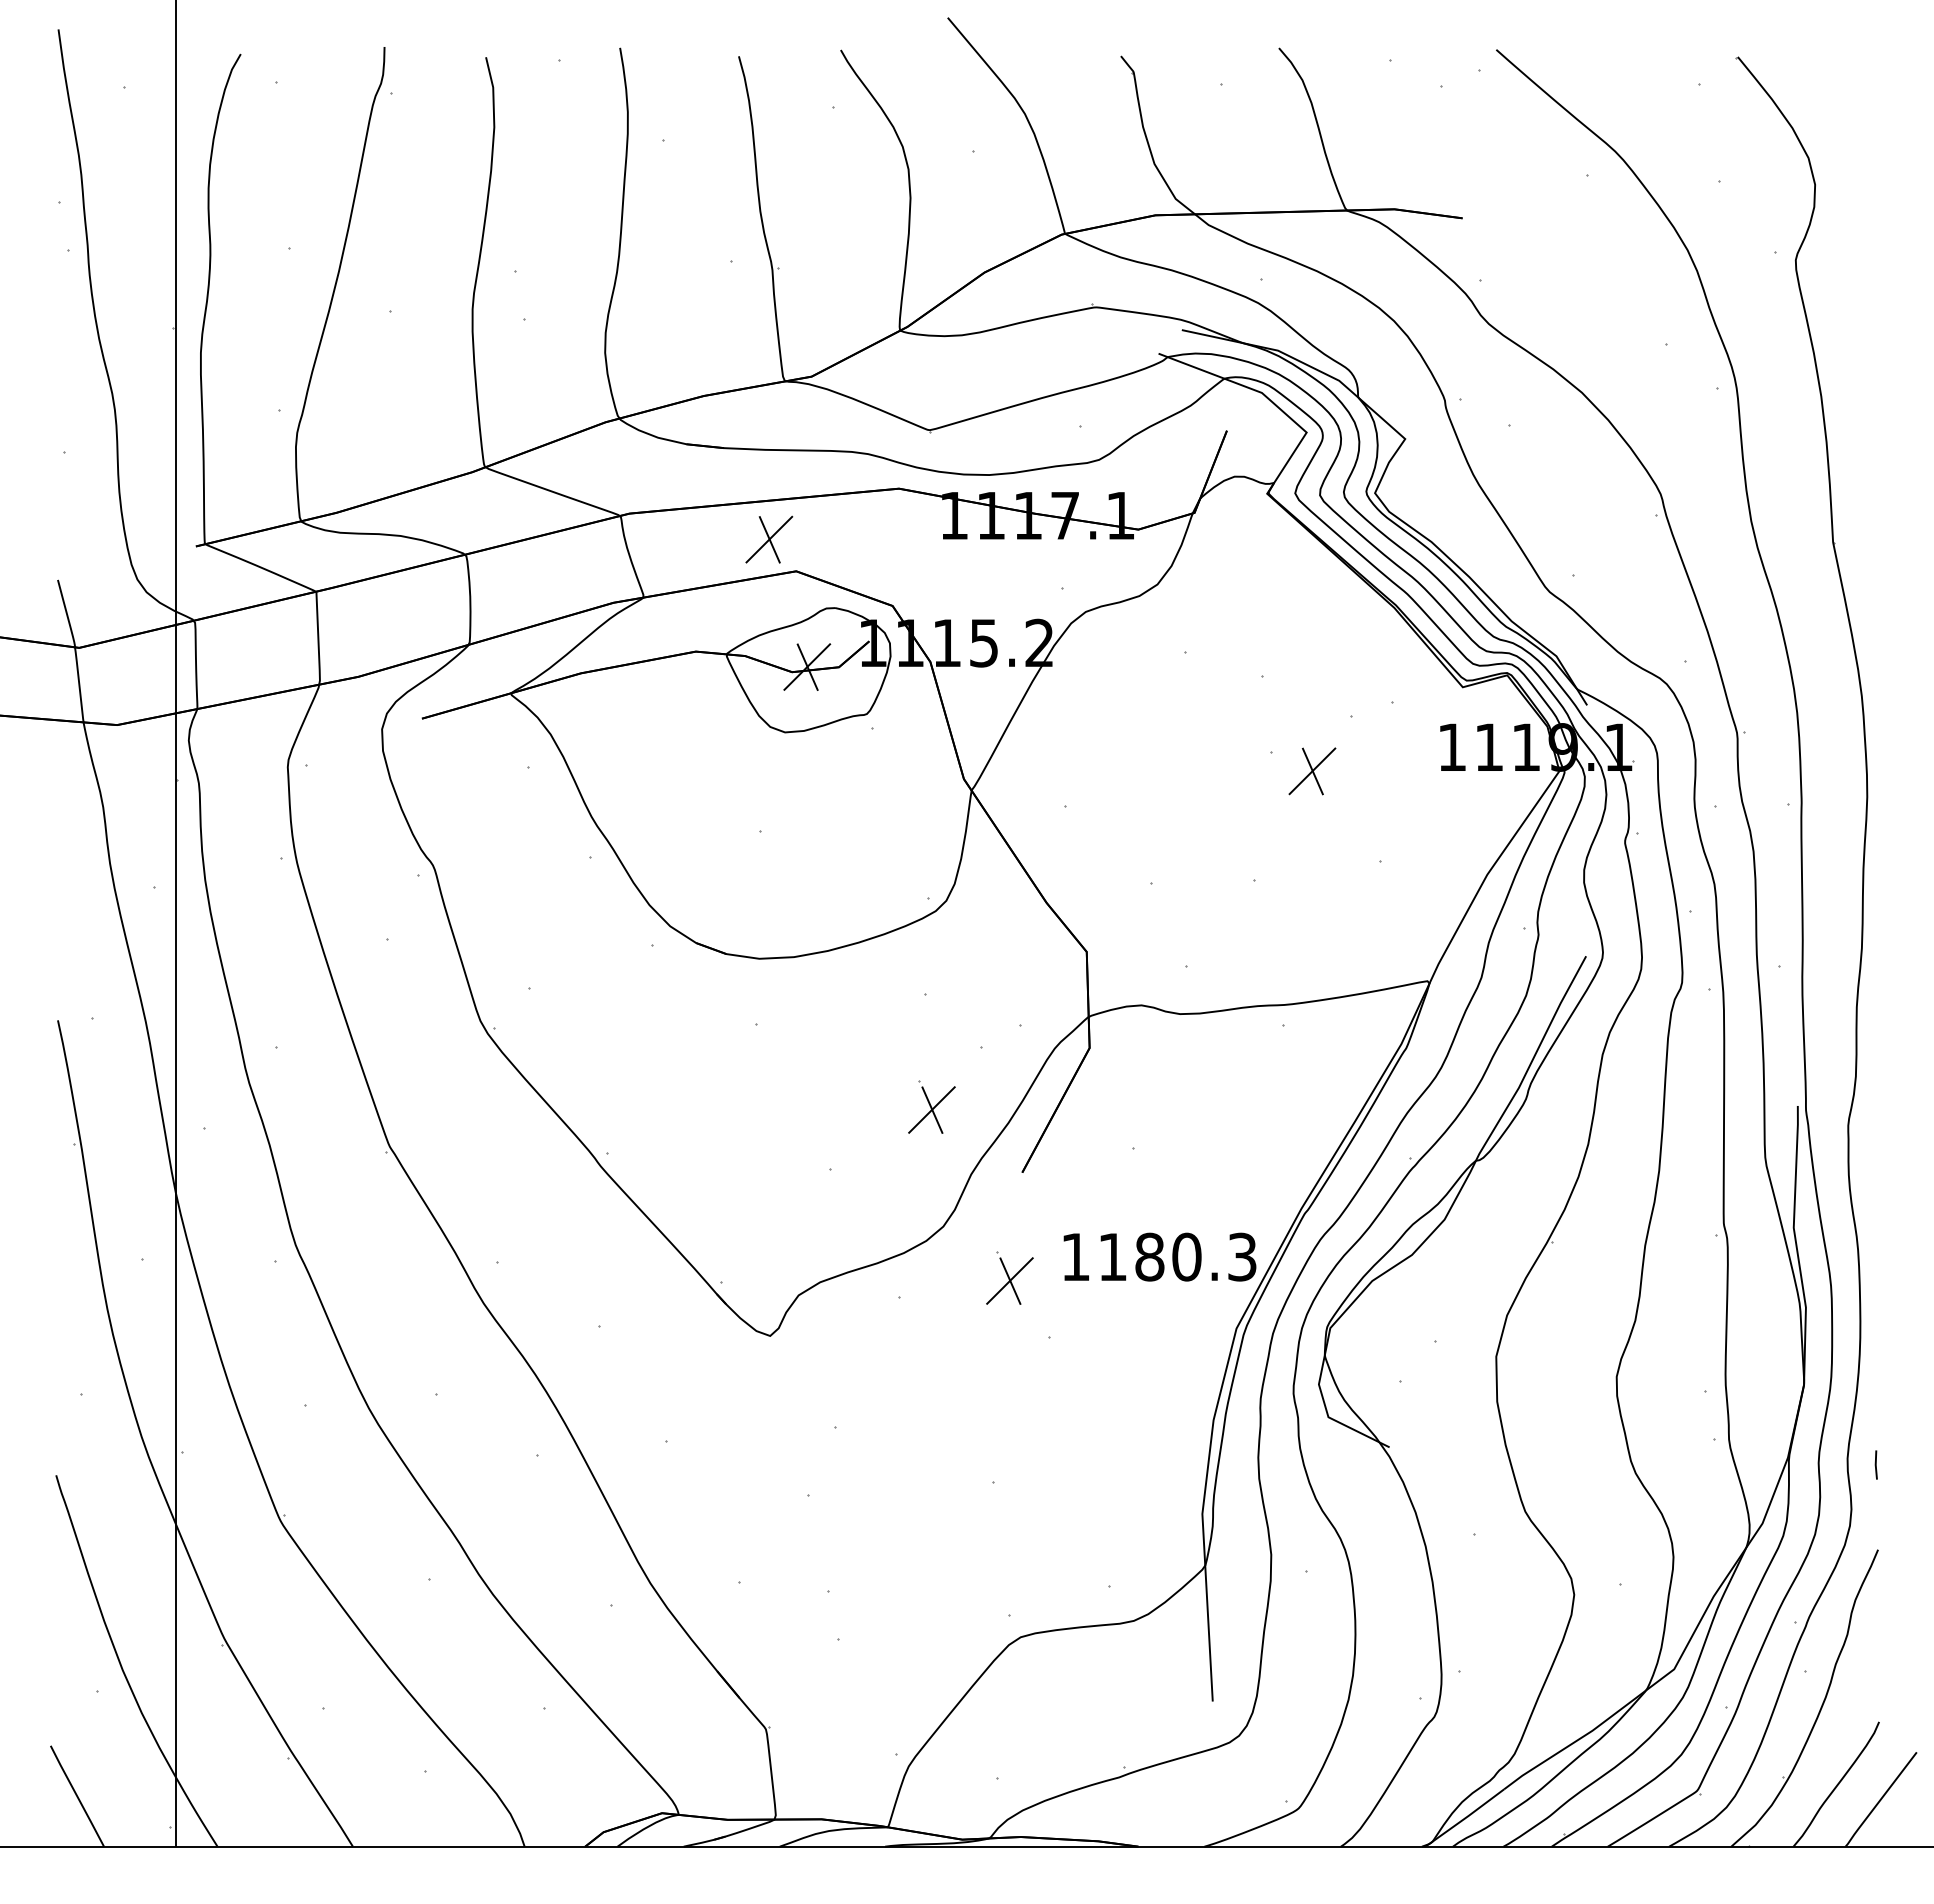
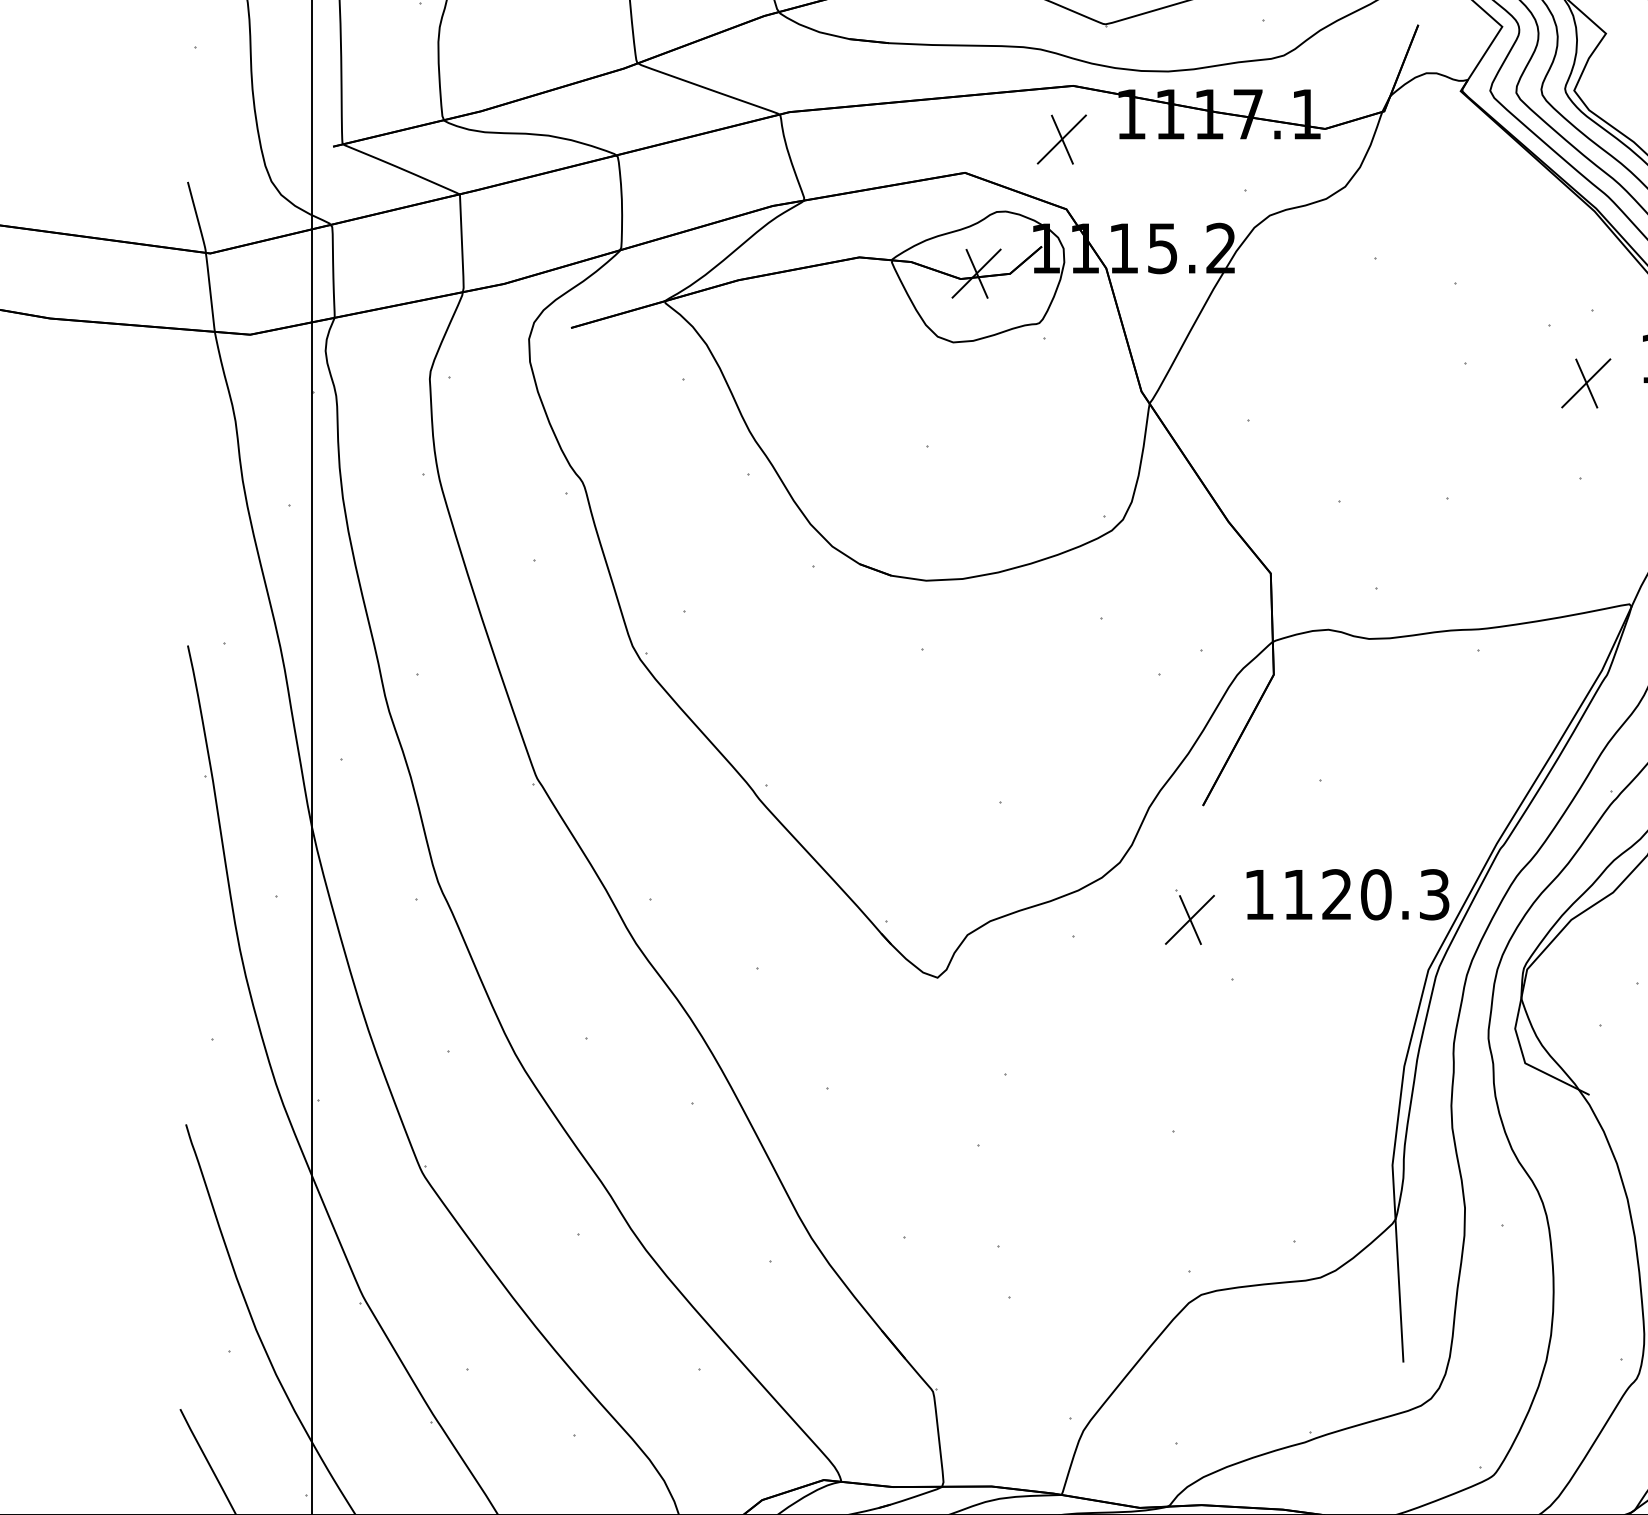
part: (769, 539) -> (1062, 139), moved
part: (1312, 771) -> (1586, 383), moved
part: (931, 1106) -> (1107, 736), removed
text: (1149, 1256) -> (1336, 894), 1180.3 -> 1120.3

